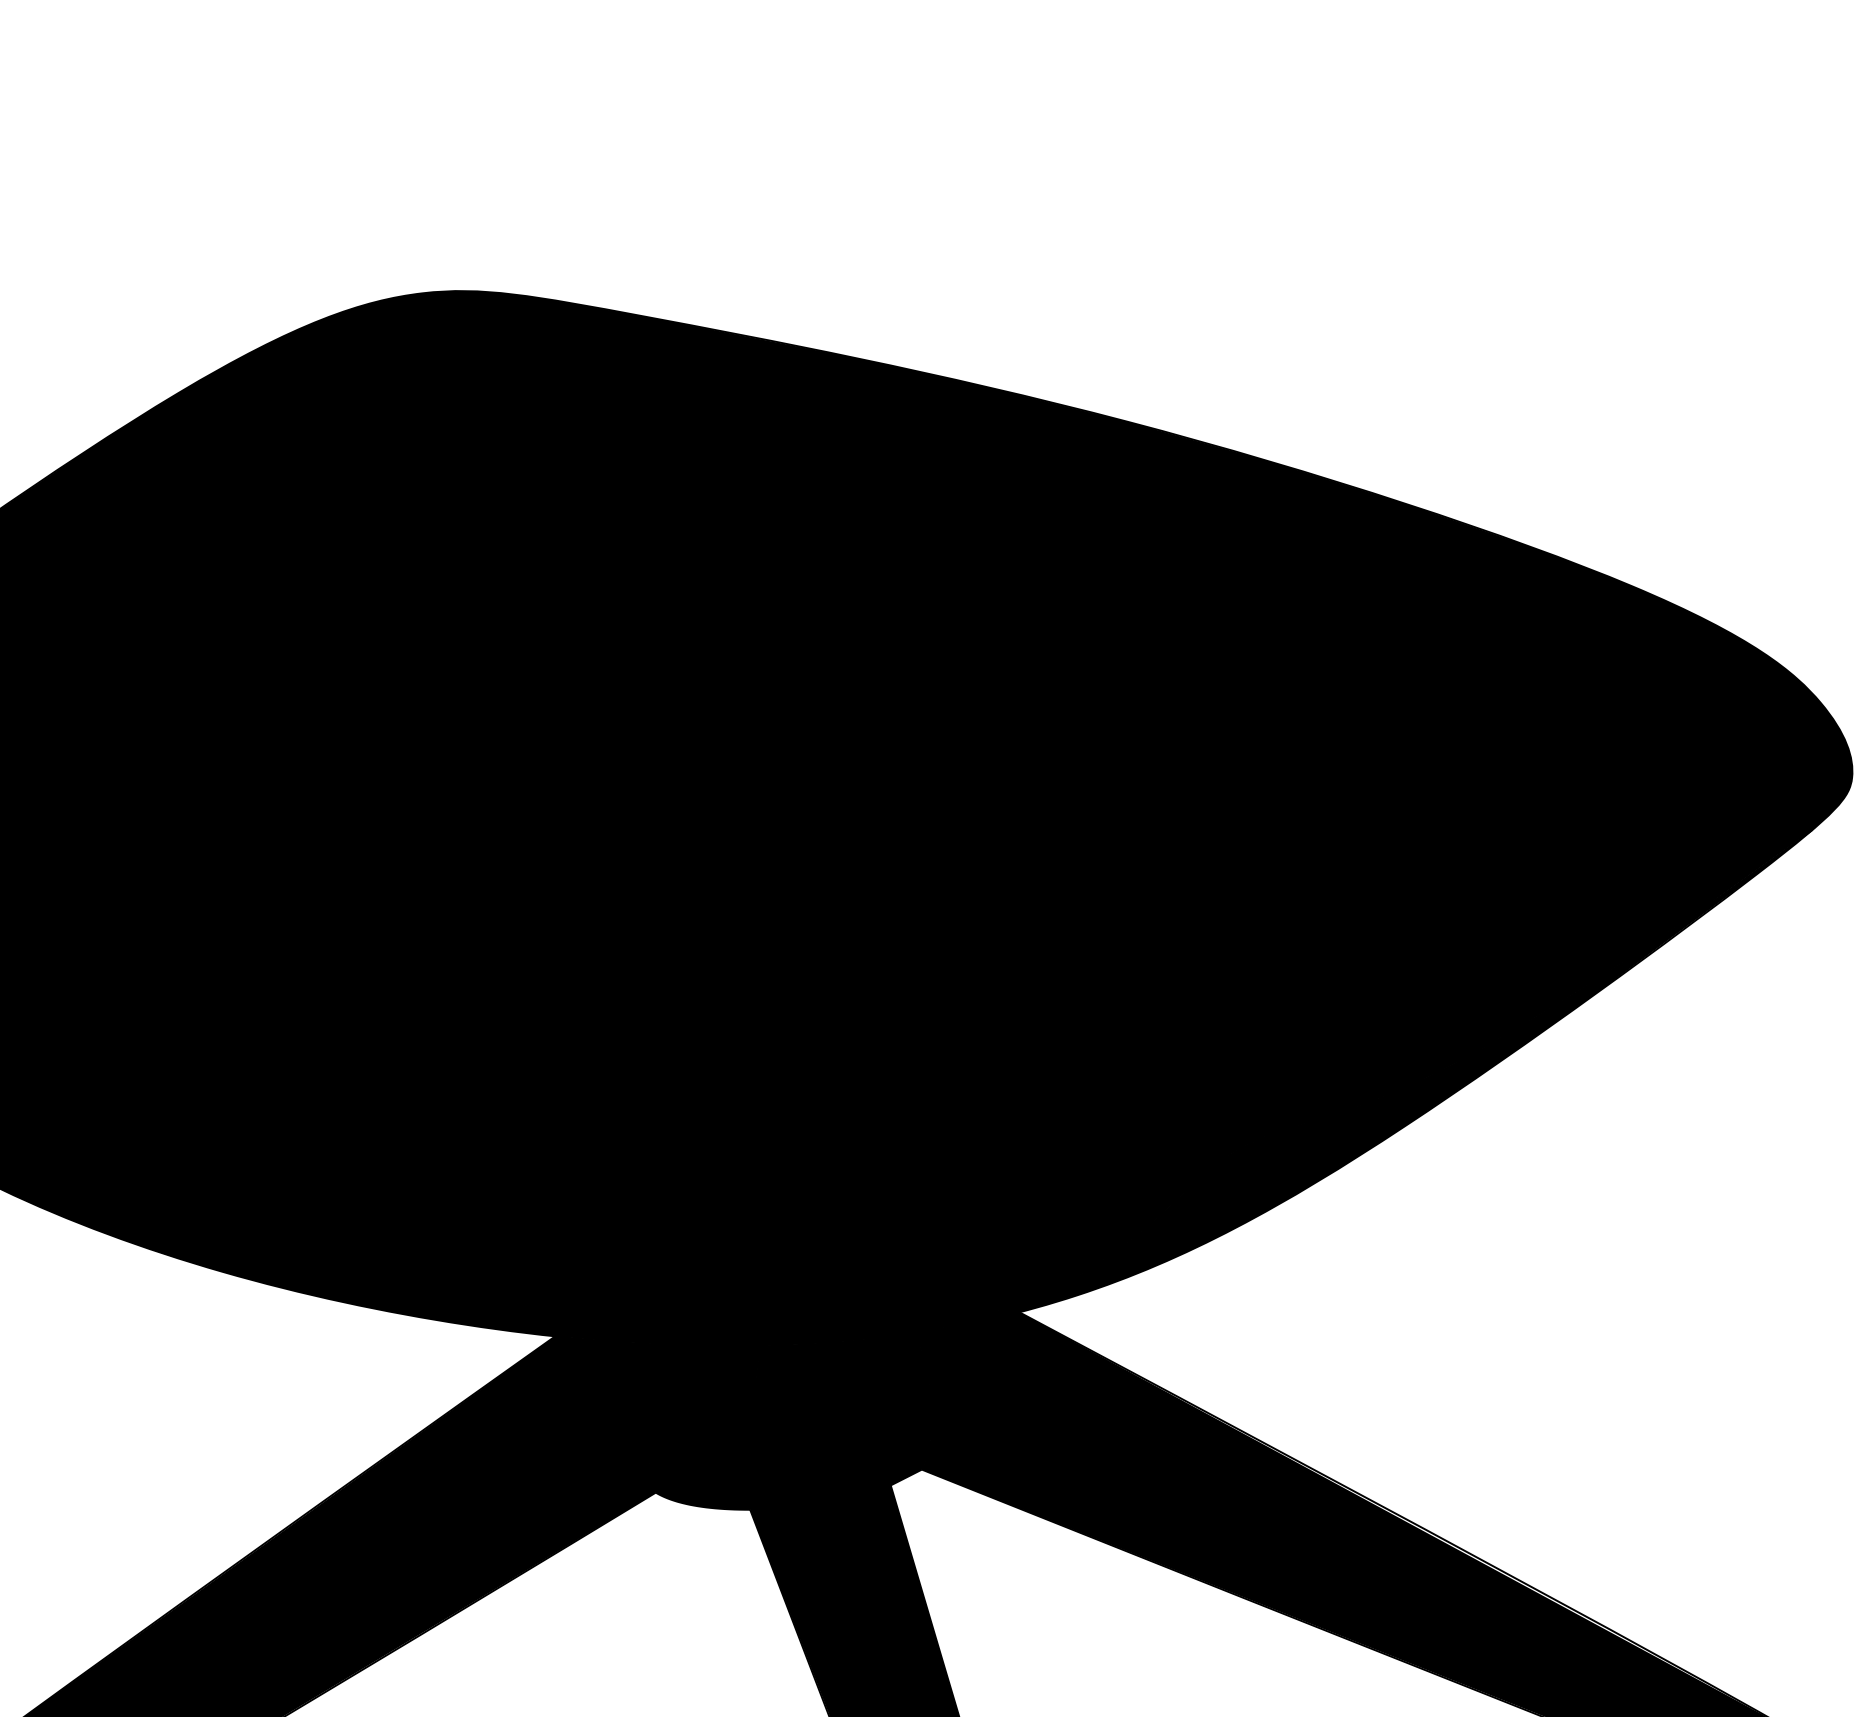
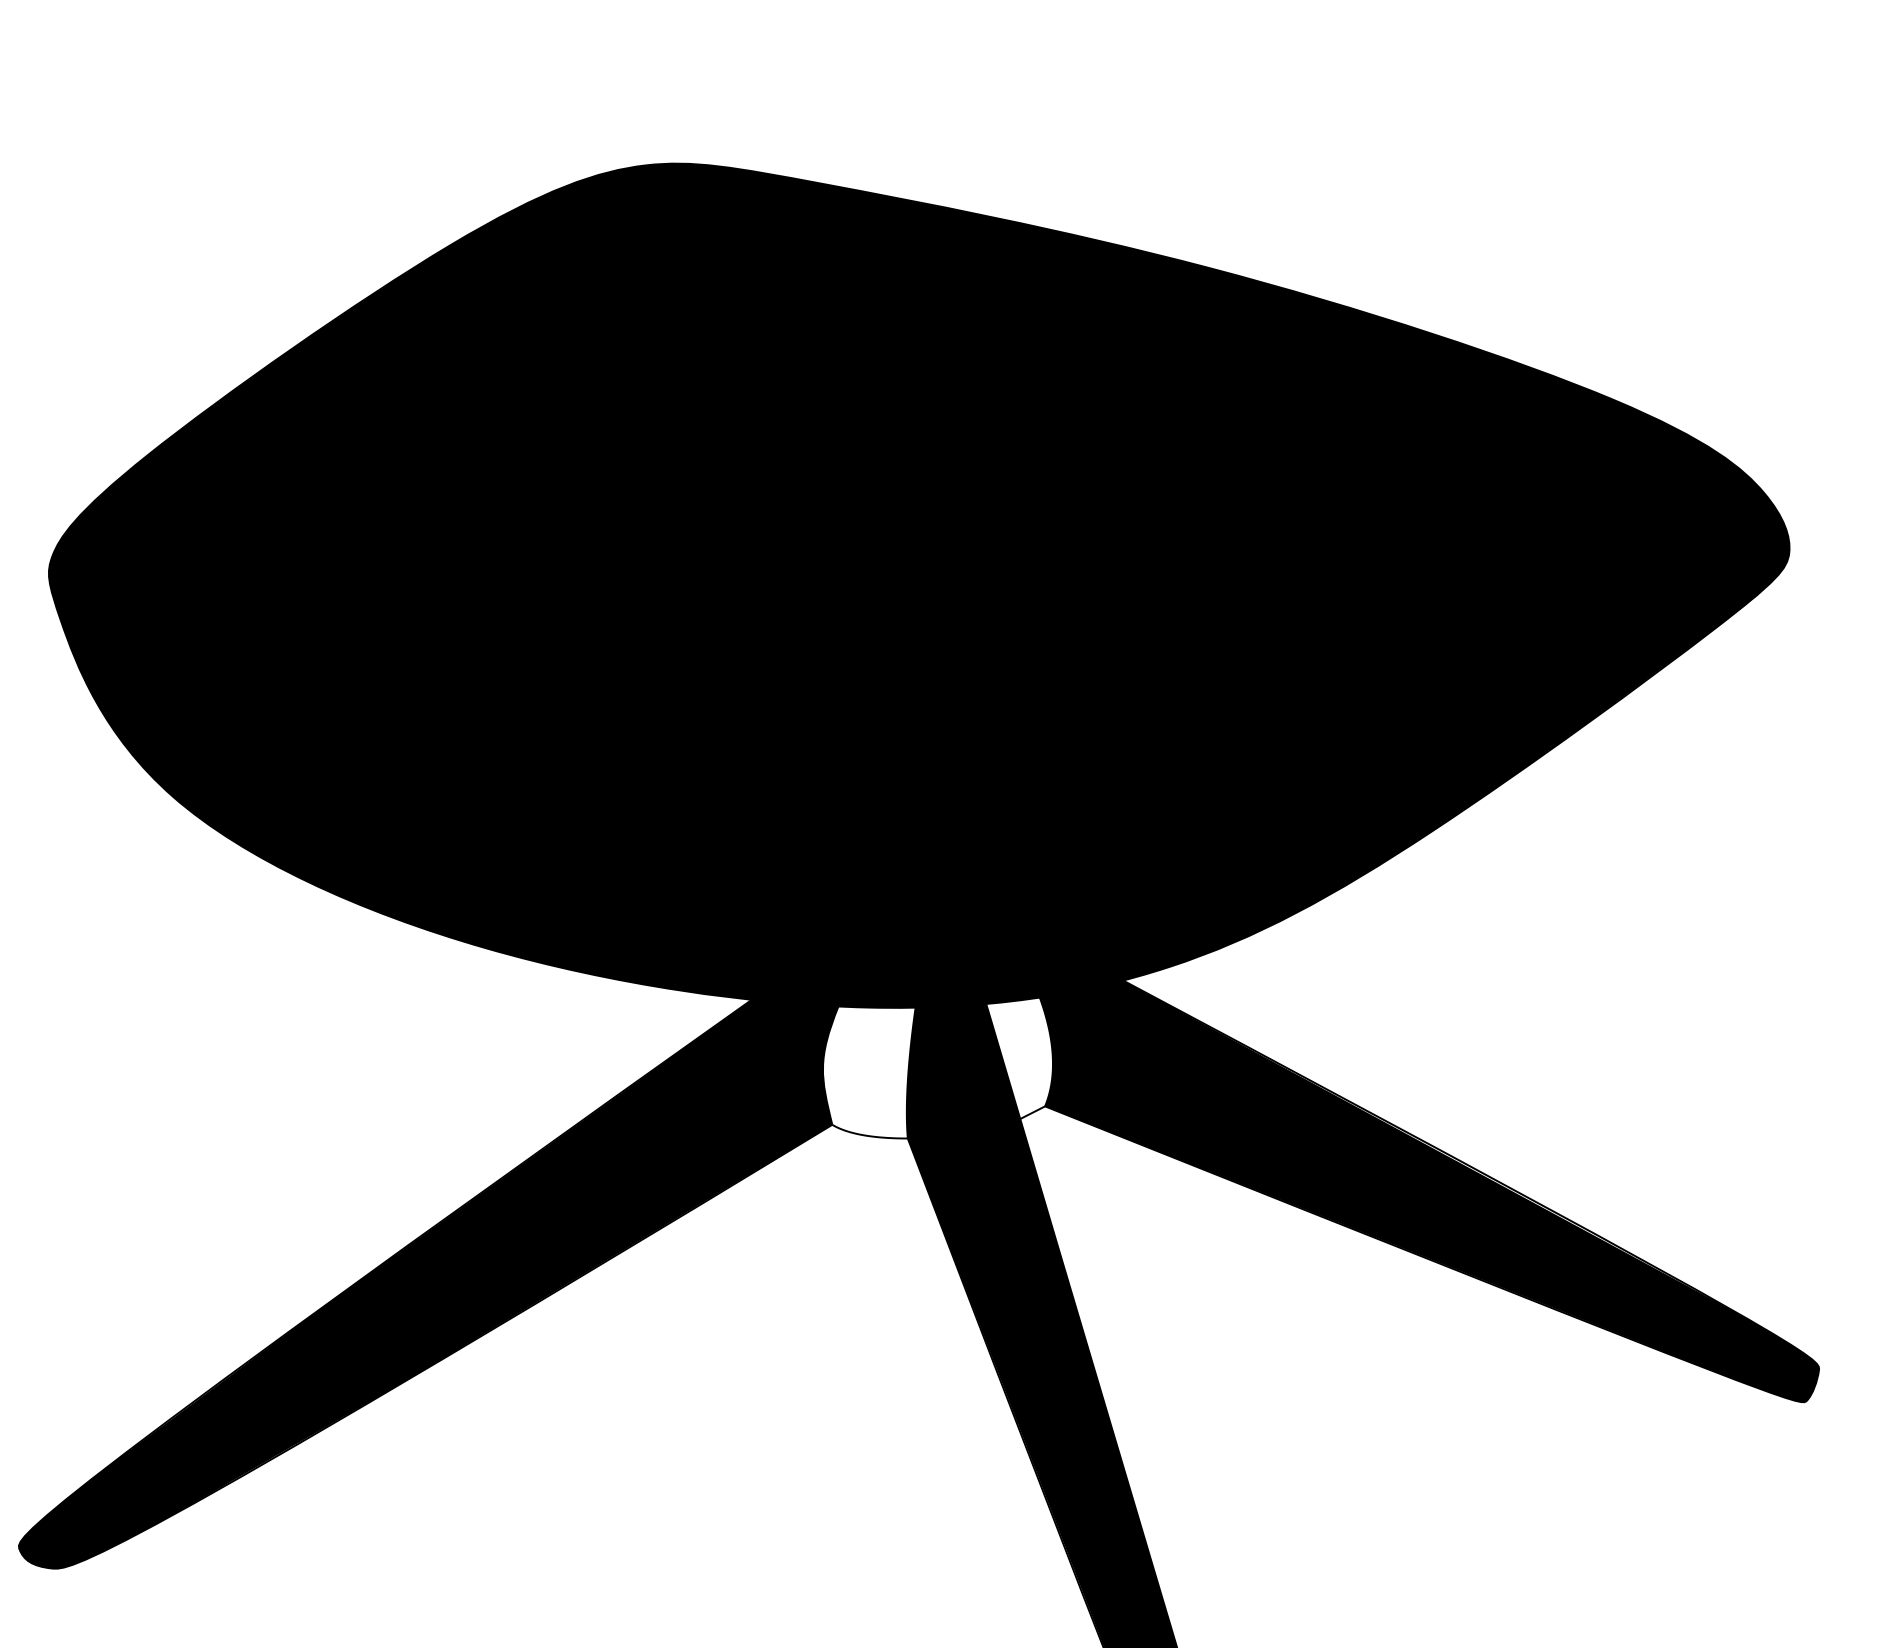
fill: (889, 1409) -> (1019, 1058), removed
fill: (702, 1427) -> (869, 1072), removed

